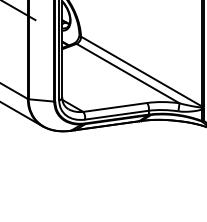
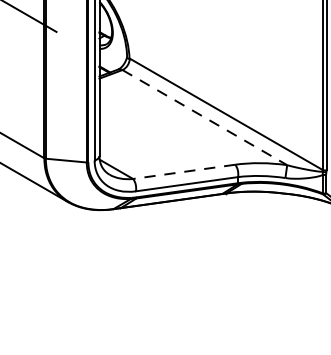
line: (128, 73) -> (205, 117), solid -> dashed
line: (114, 107) -> (183, 171), solid -> dashed

